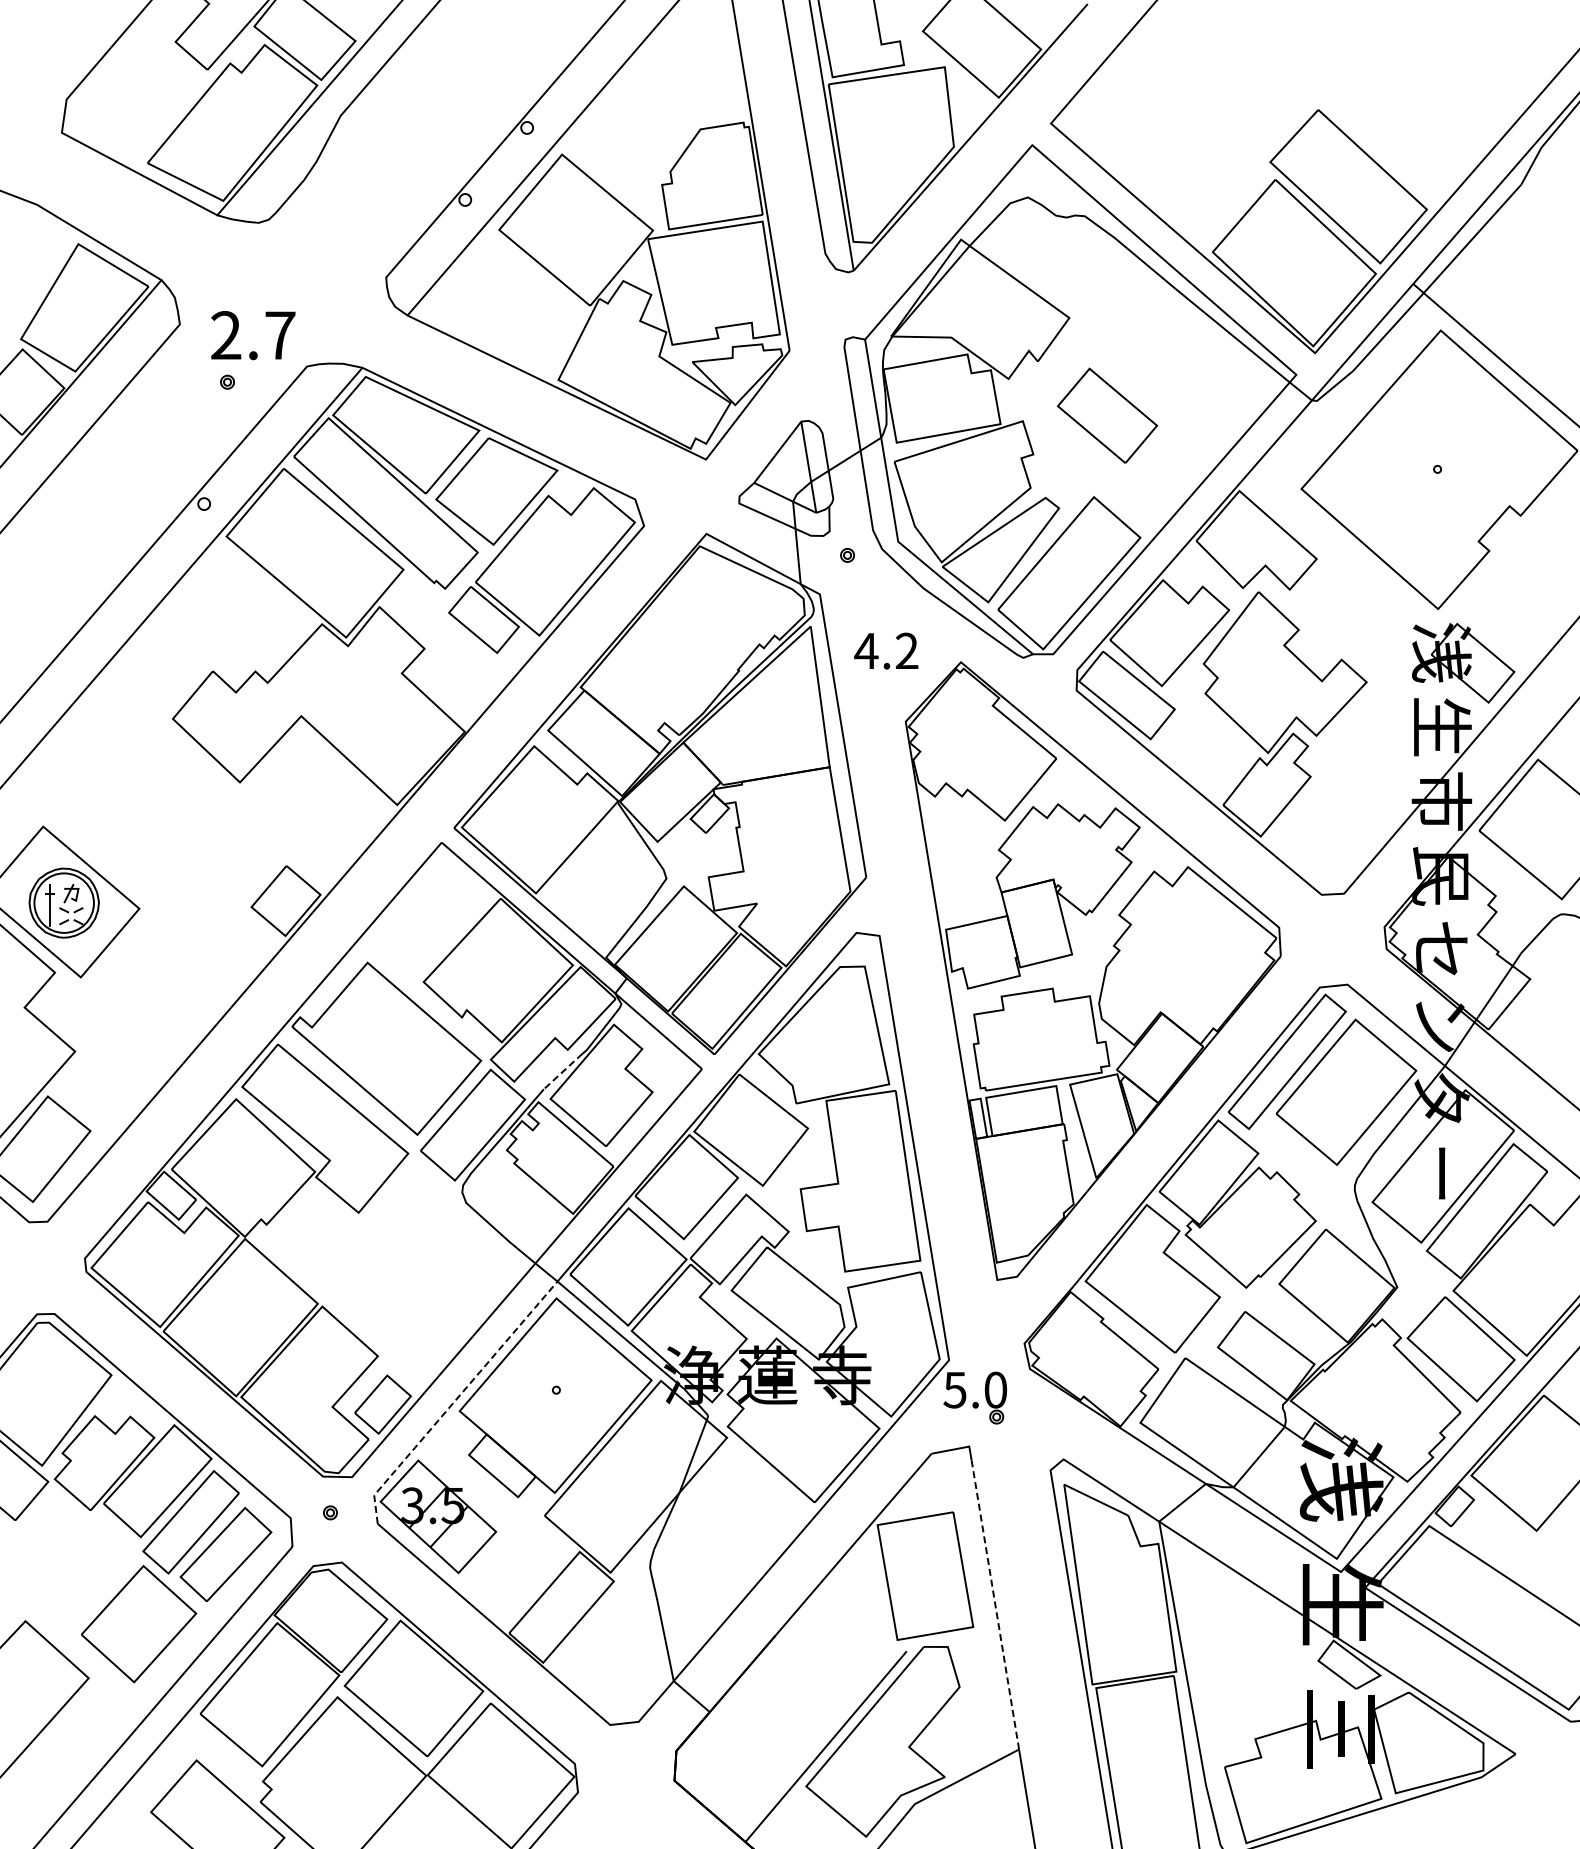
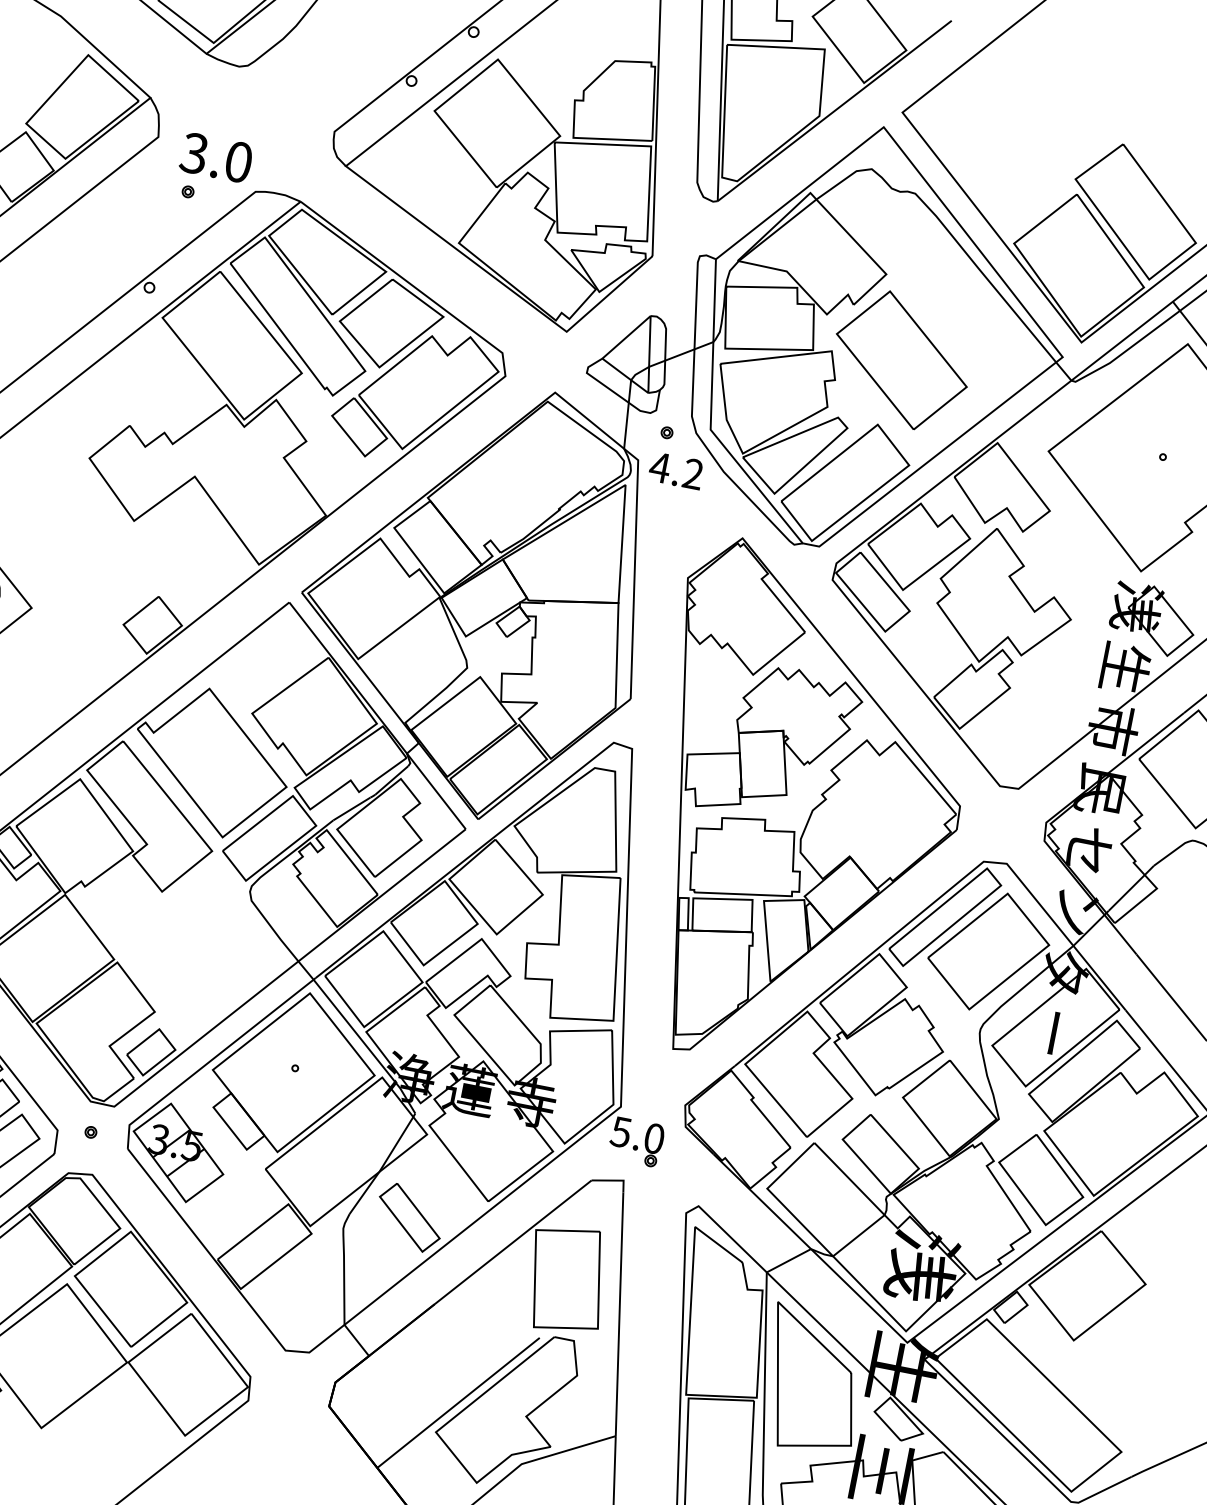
text: (252, 335) -> (215, 157), 2.7 -> 3.0
part: (1107, 415) -> (901, 360), size x1.67
text: (886, 650) -> (676, 470), moved
line: (562, 1071) -> (351, 808), dashed -> solid
line: (458, 1397) -> (214, 1058), dashed -> solid
part: (725, 1539) -> (409, 1217), added
line: (995, 1604) -> (619, 1313), dashed -> solid
part: (1238, 1638) -> (812, 1380), added

